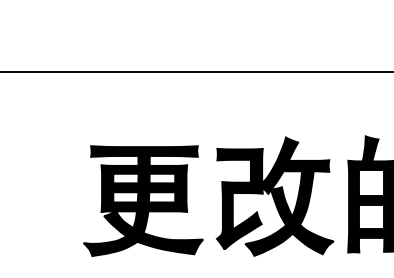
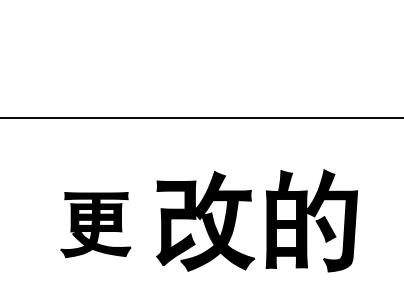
part: (143, 200) -> (95, 224), size x0.7

